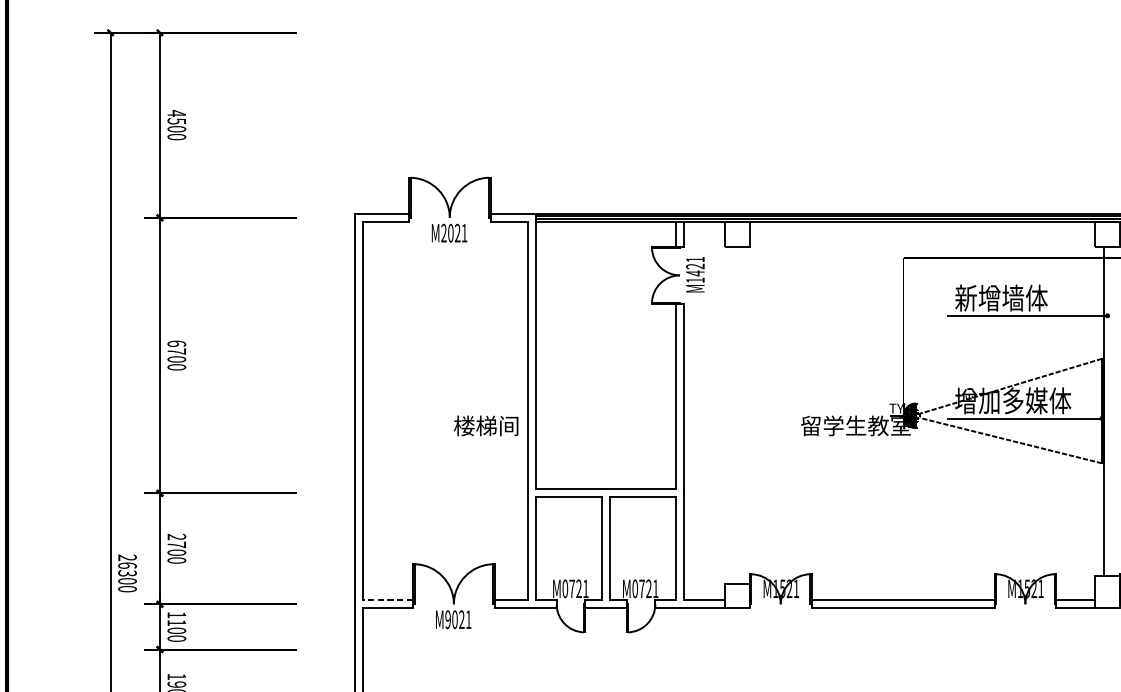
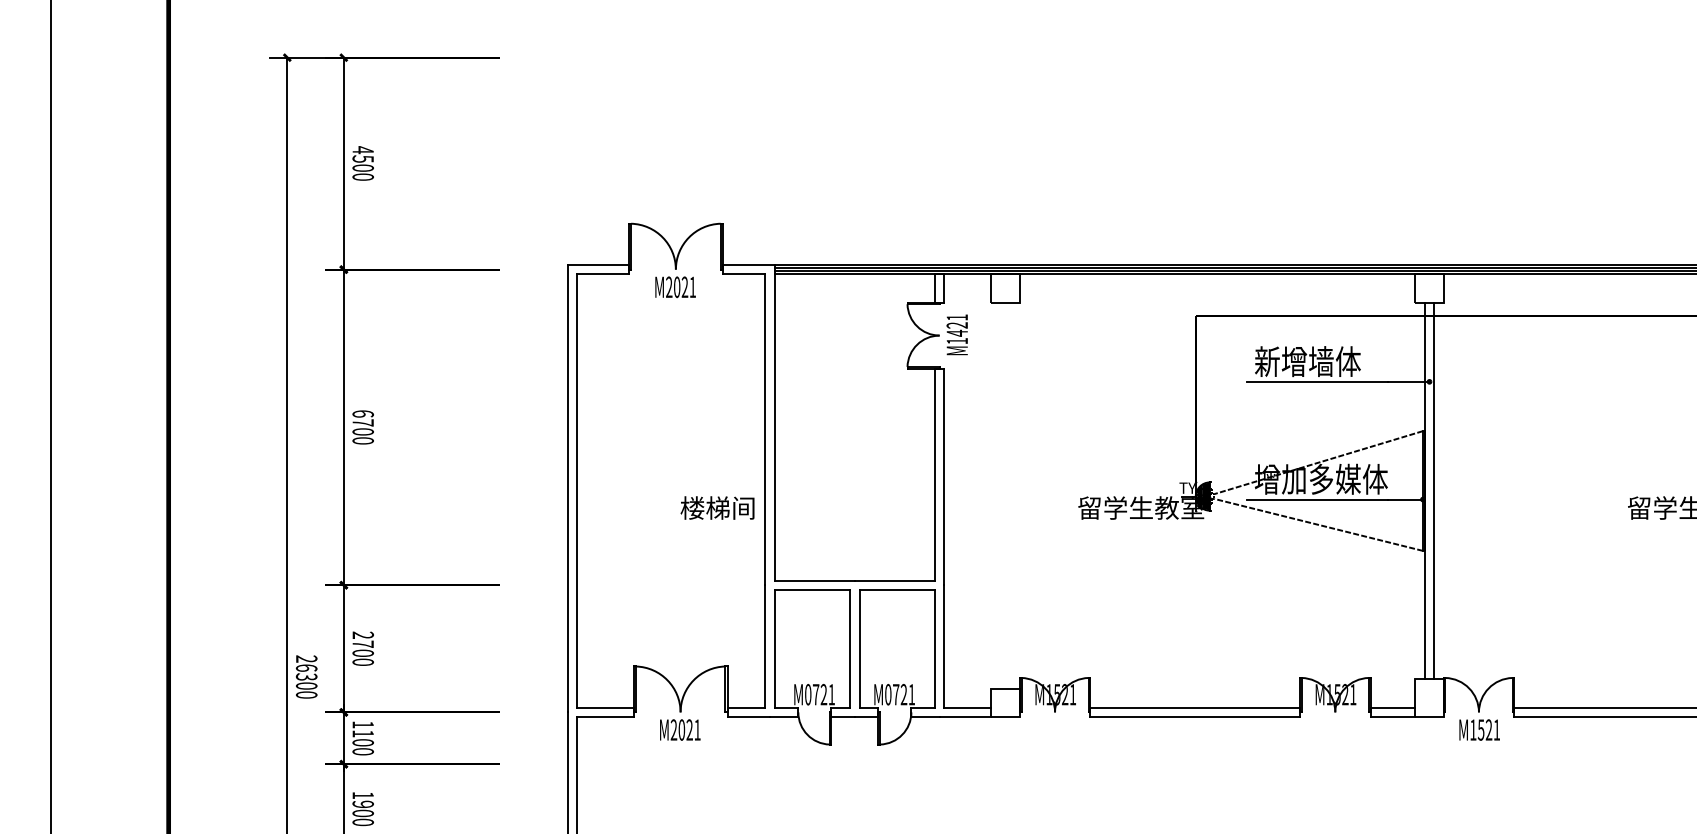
line: (1111, 410) -> (1434, 490), added
line: (387, 600) -> (604, 707), dashed -> solid
text: (447, 619) -> (673, 729), M9021 -> M2021

